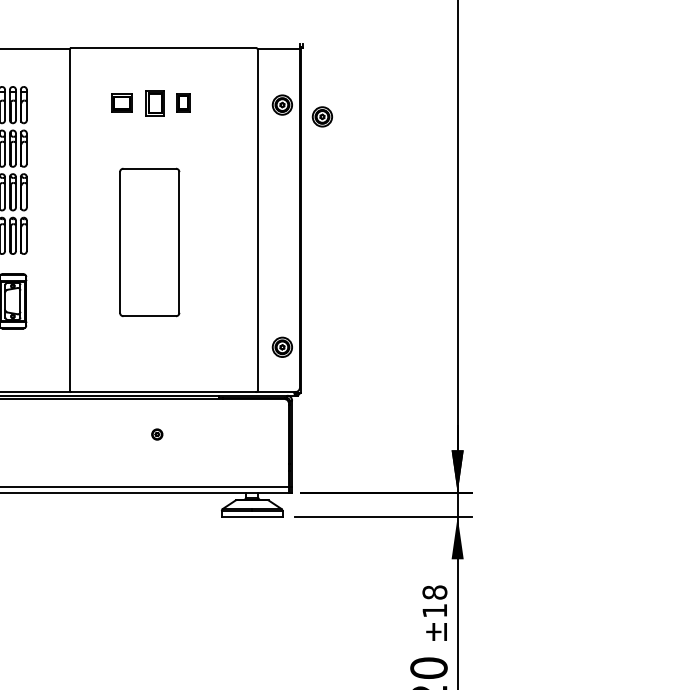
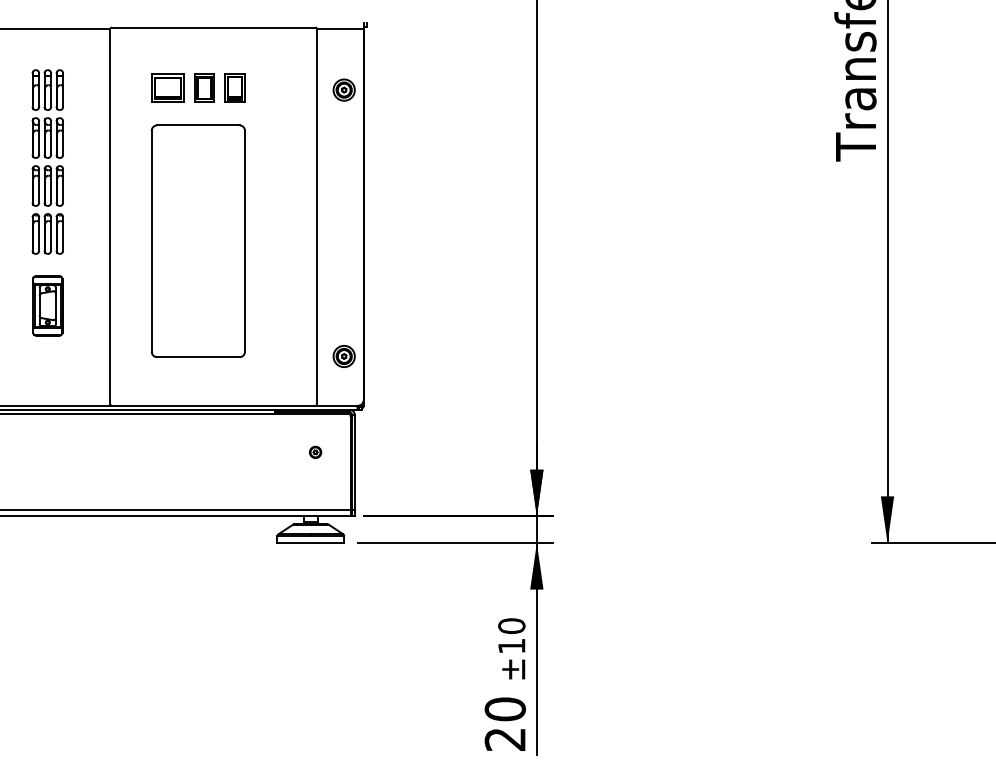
part: (121, 102) -> (167, 87), size x1.43
part: (182, 102) -> (234, 87), size x1.43
part: (321, 116) -> (387, 102), removed
part: (149, 241) -> (197, 240), size x1.43
part: (157, 433) -> (315, 451), moved
text: (434, 592) -> (511, 626), ±18 -> ±10

